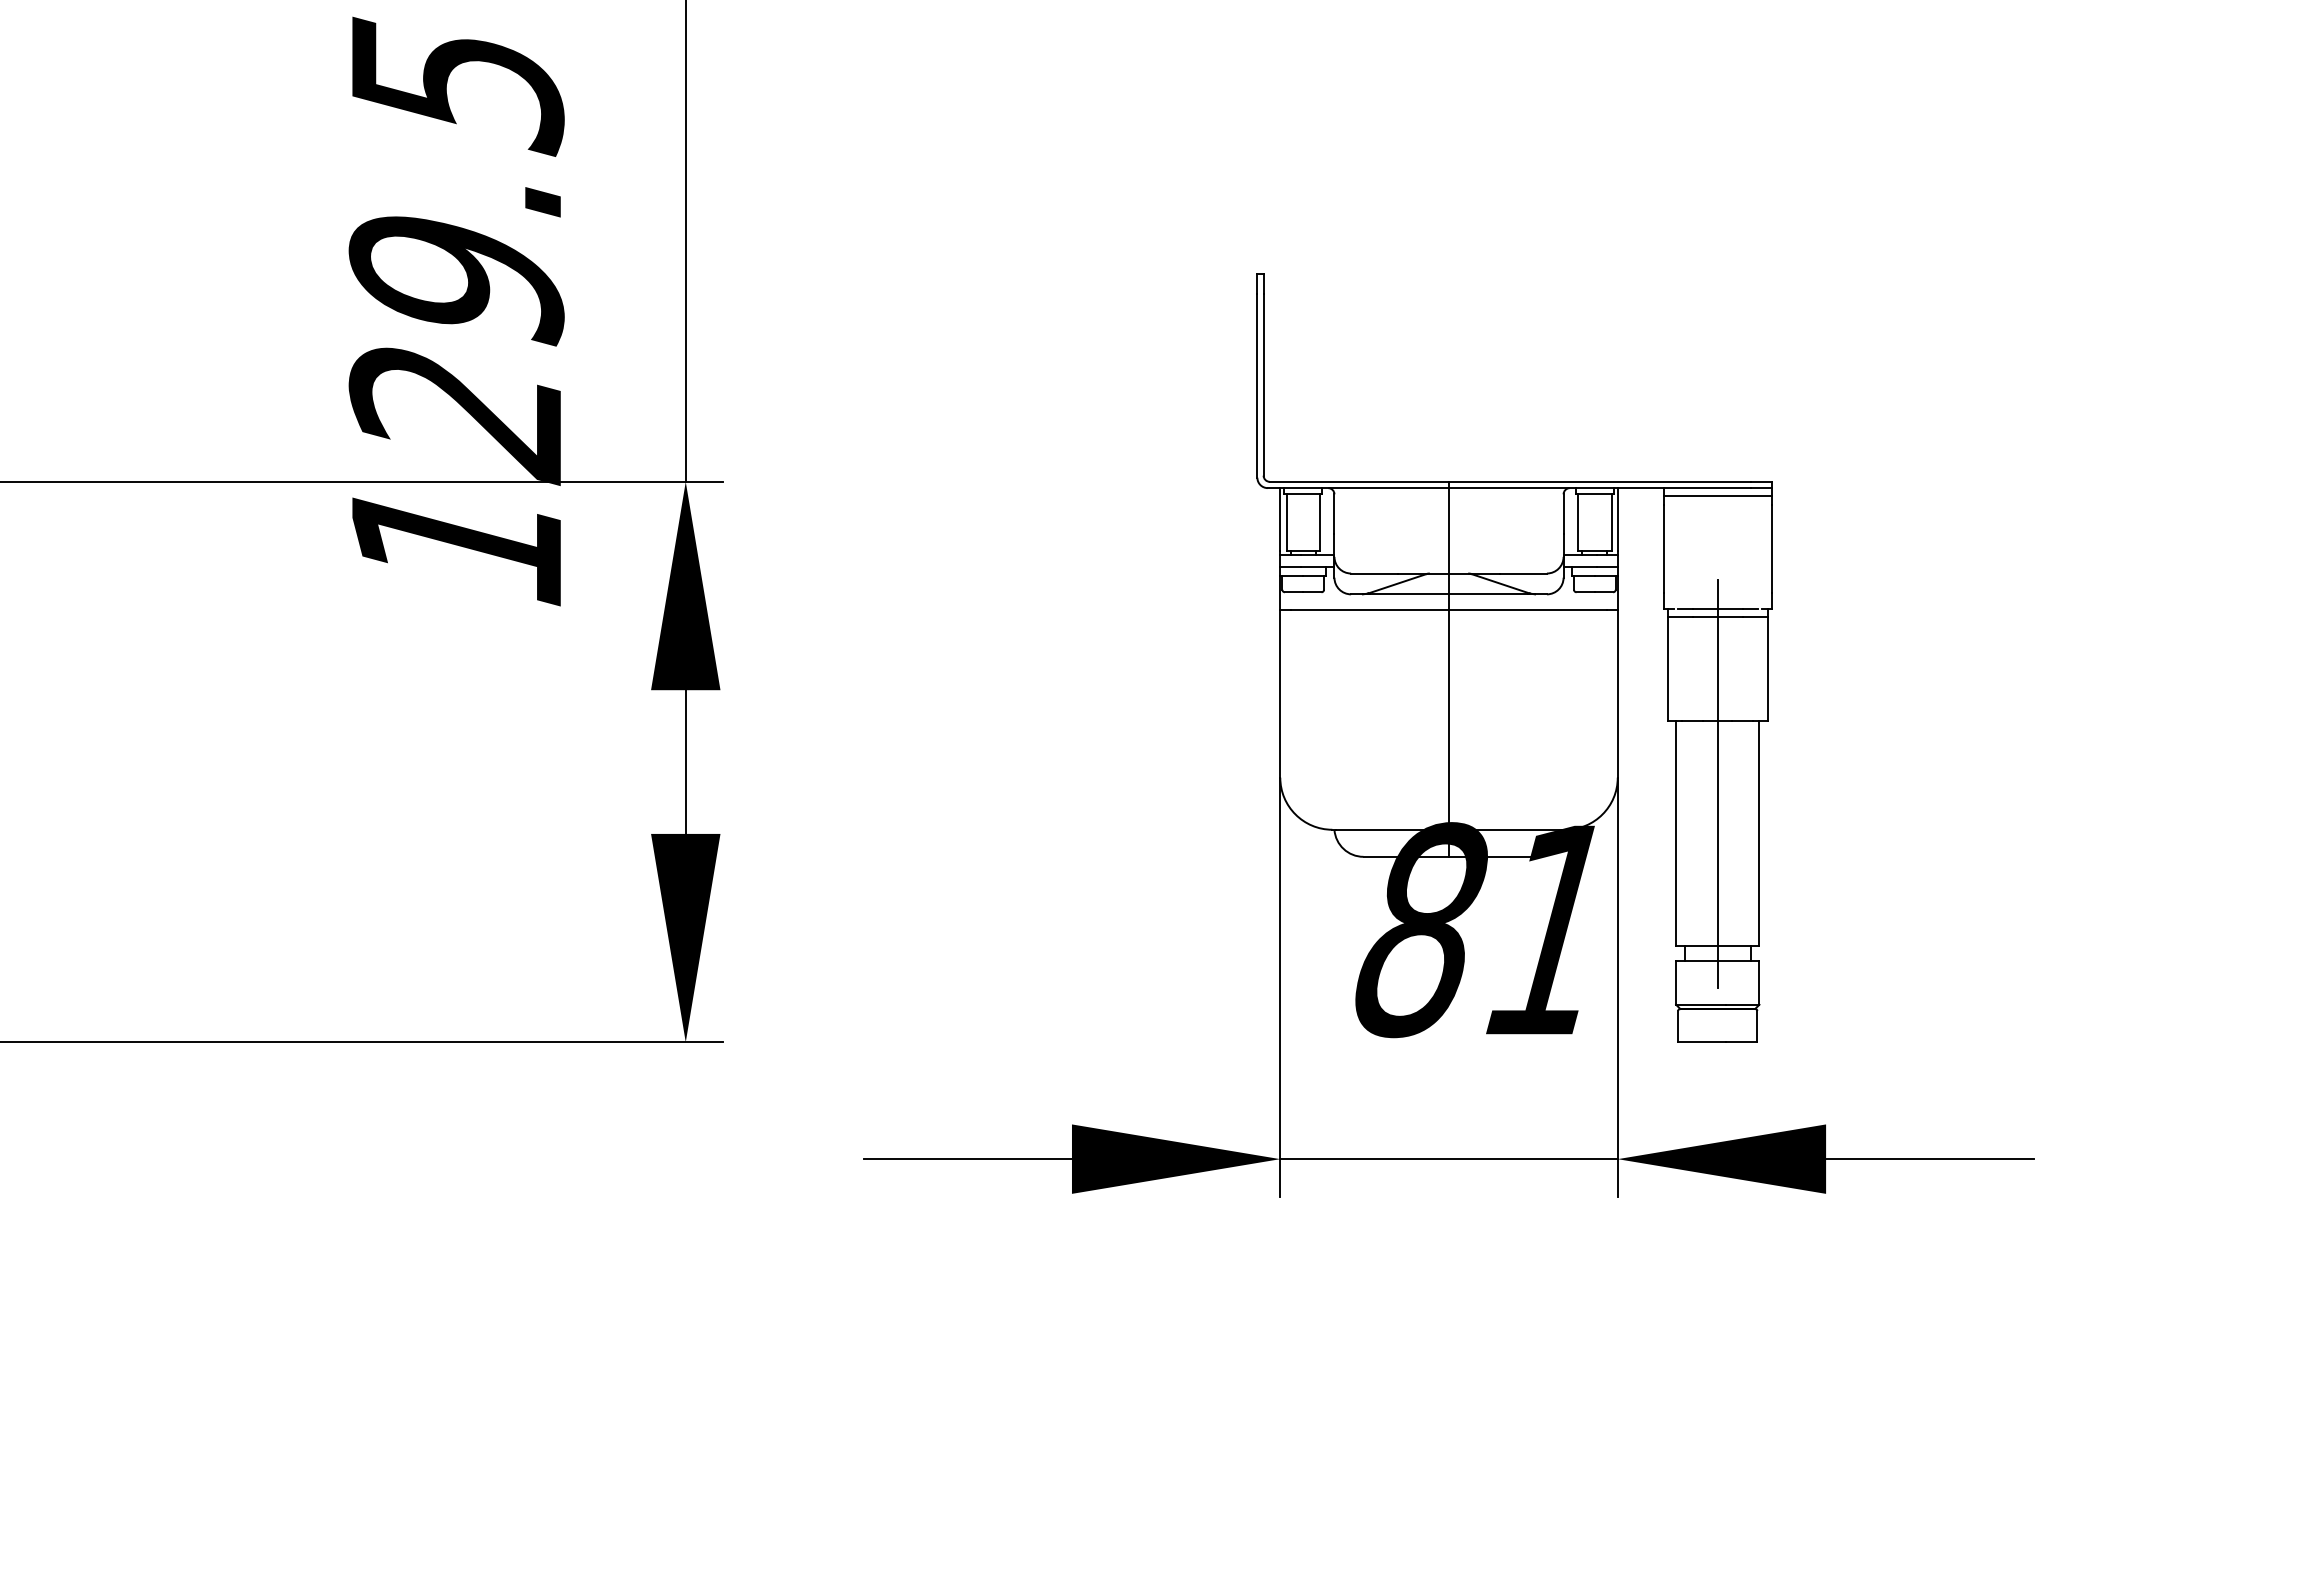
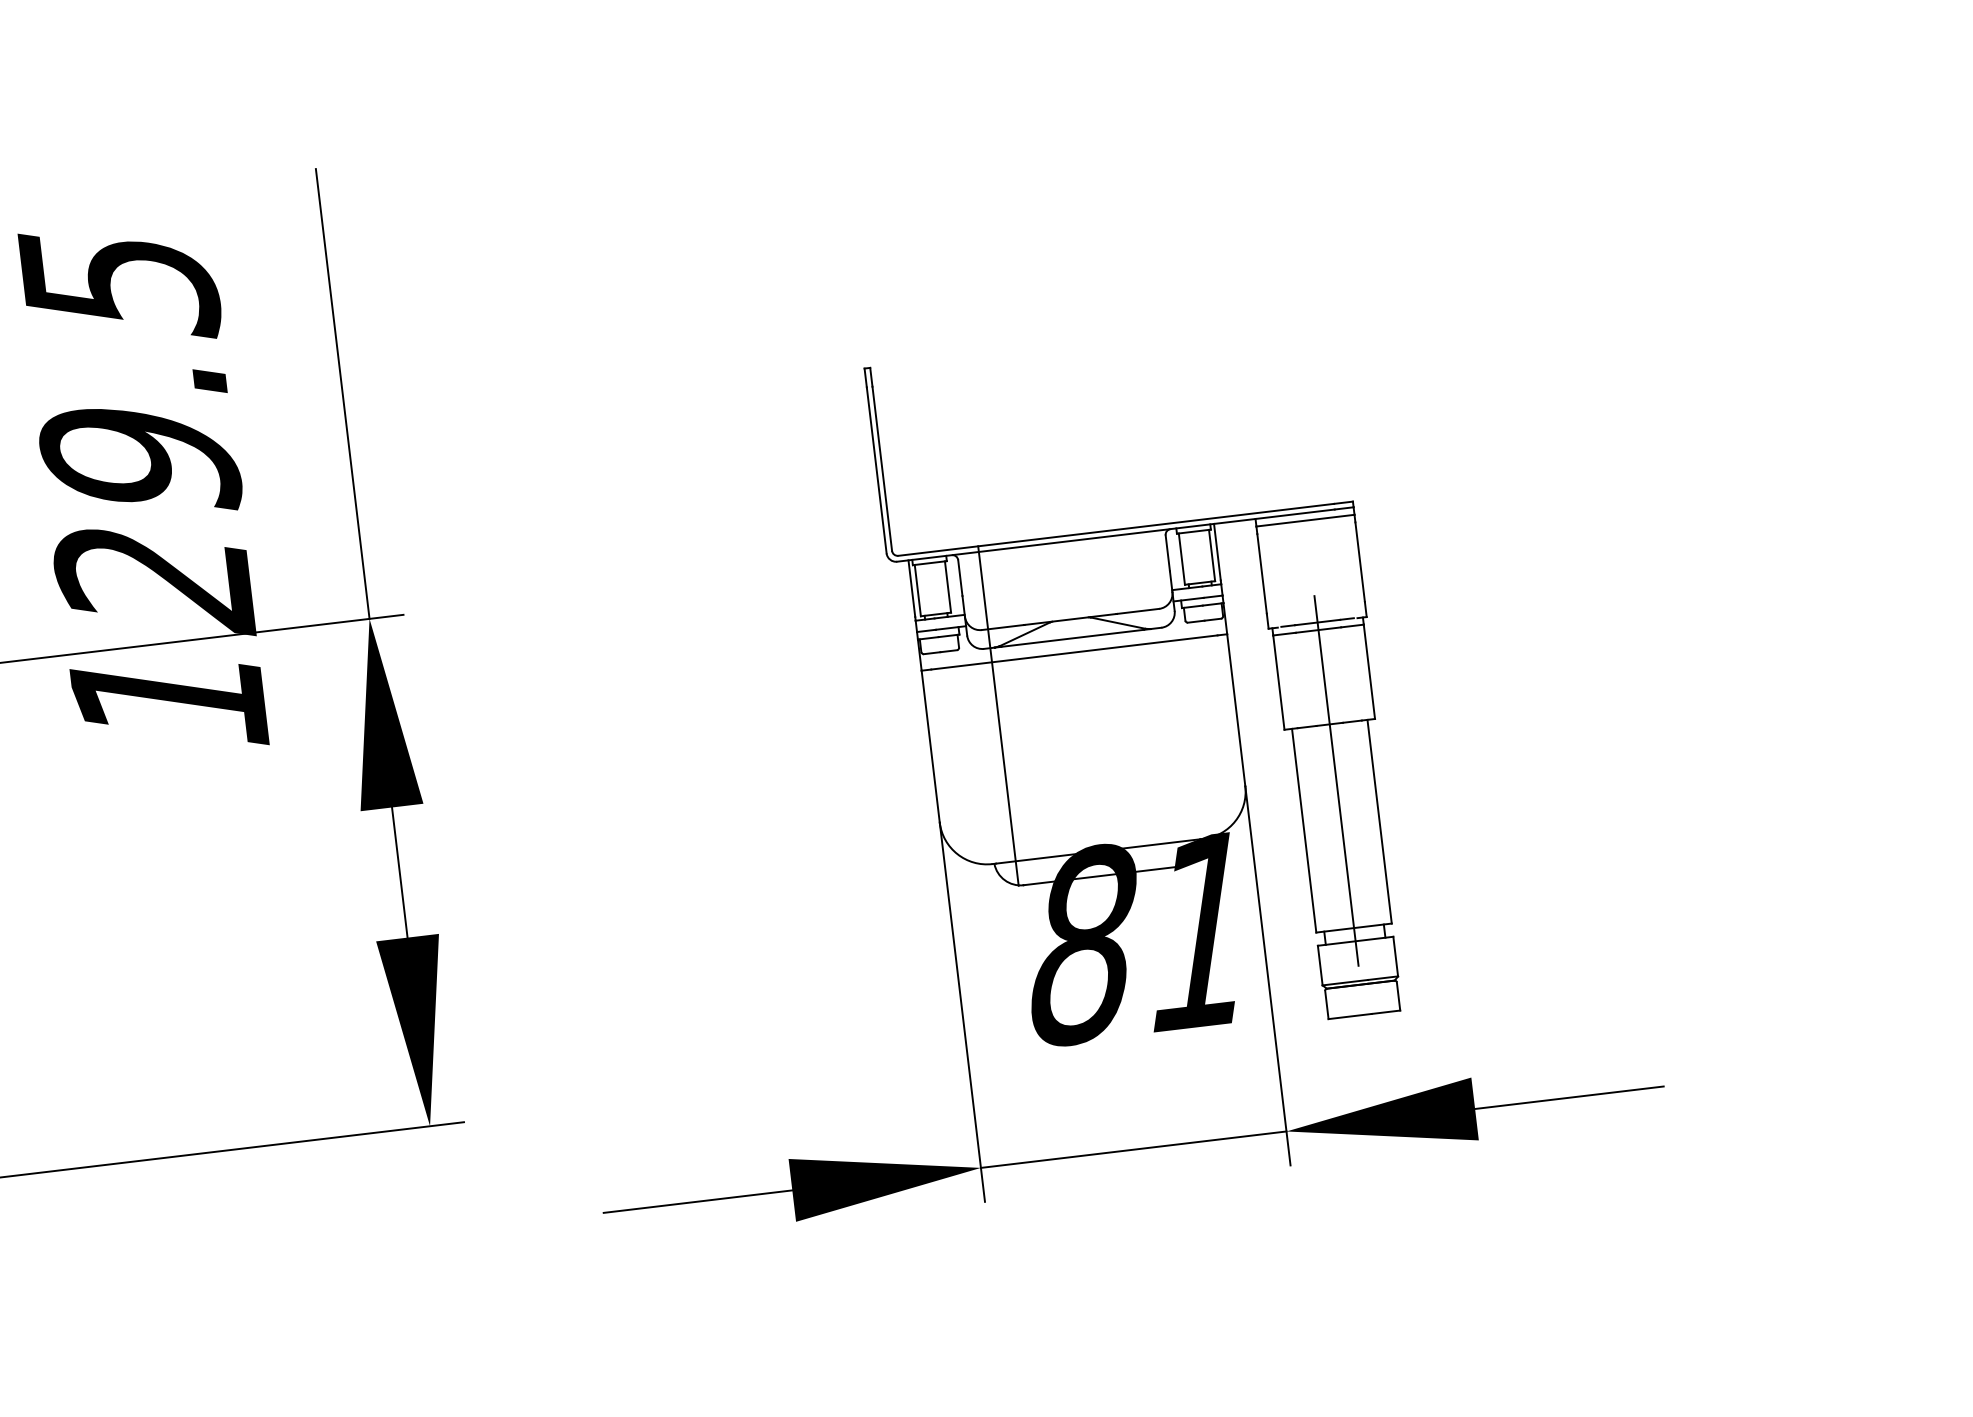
line: (1449, 668) -> (998, 715), moved

